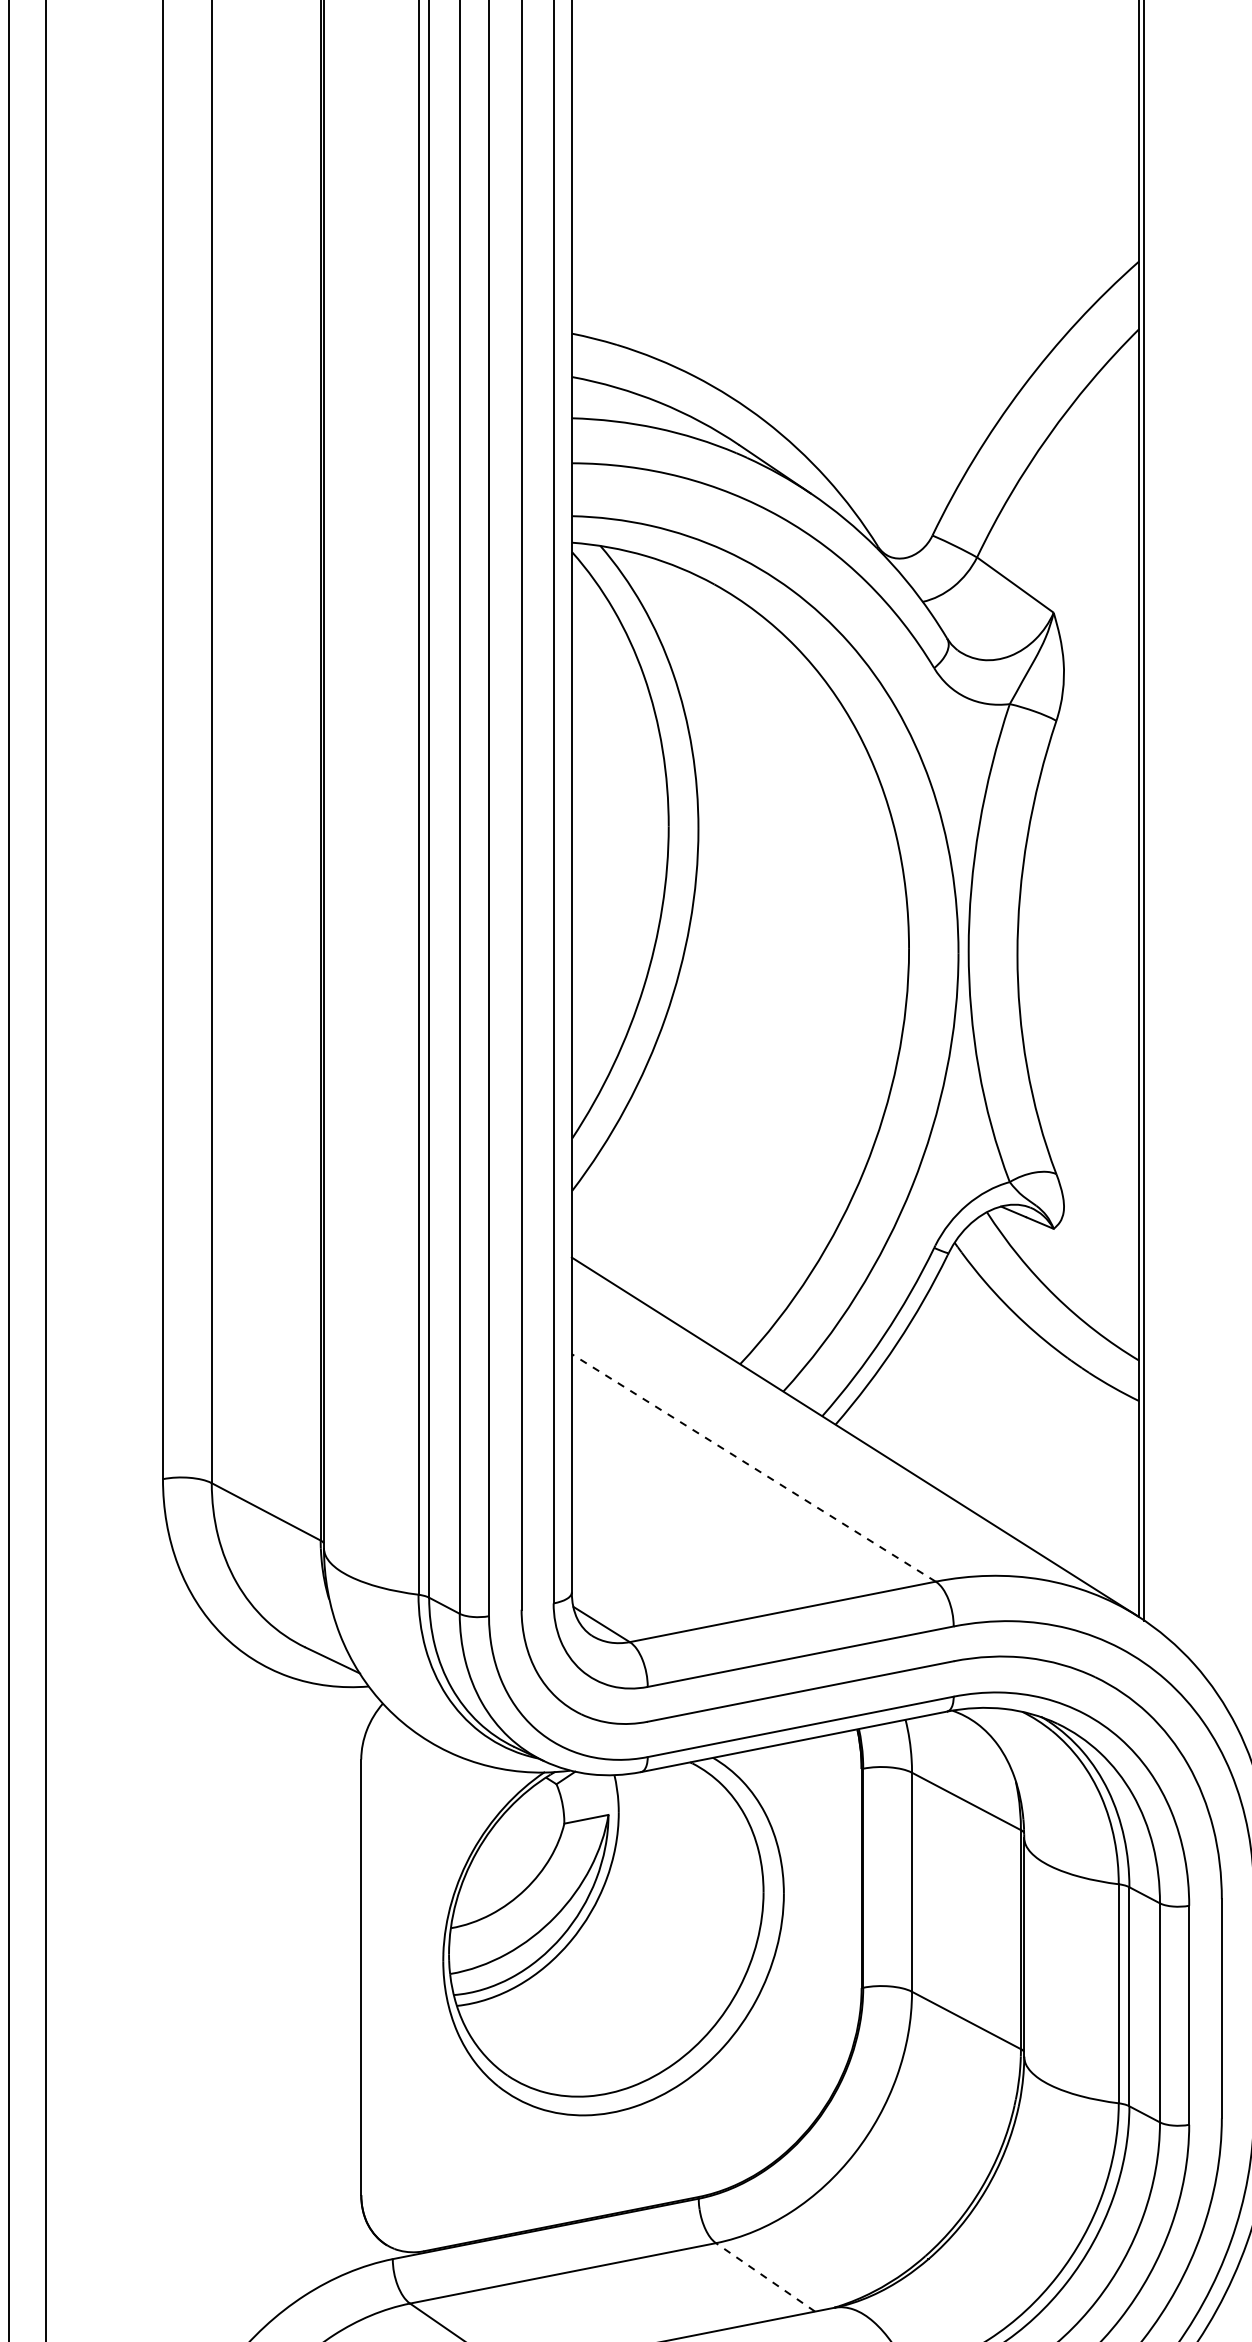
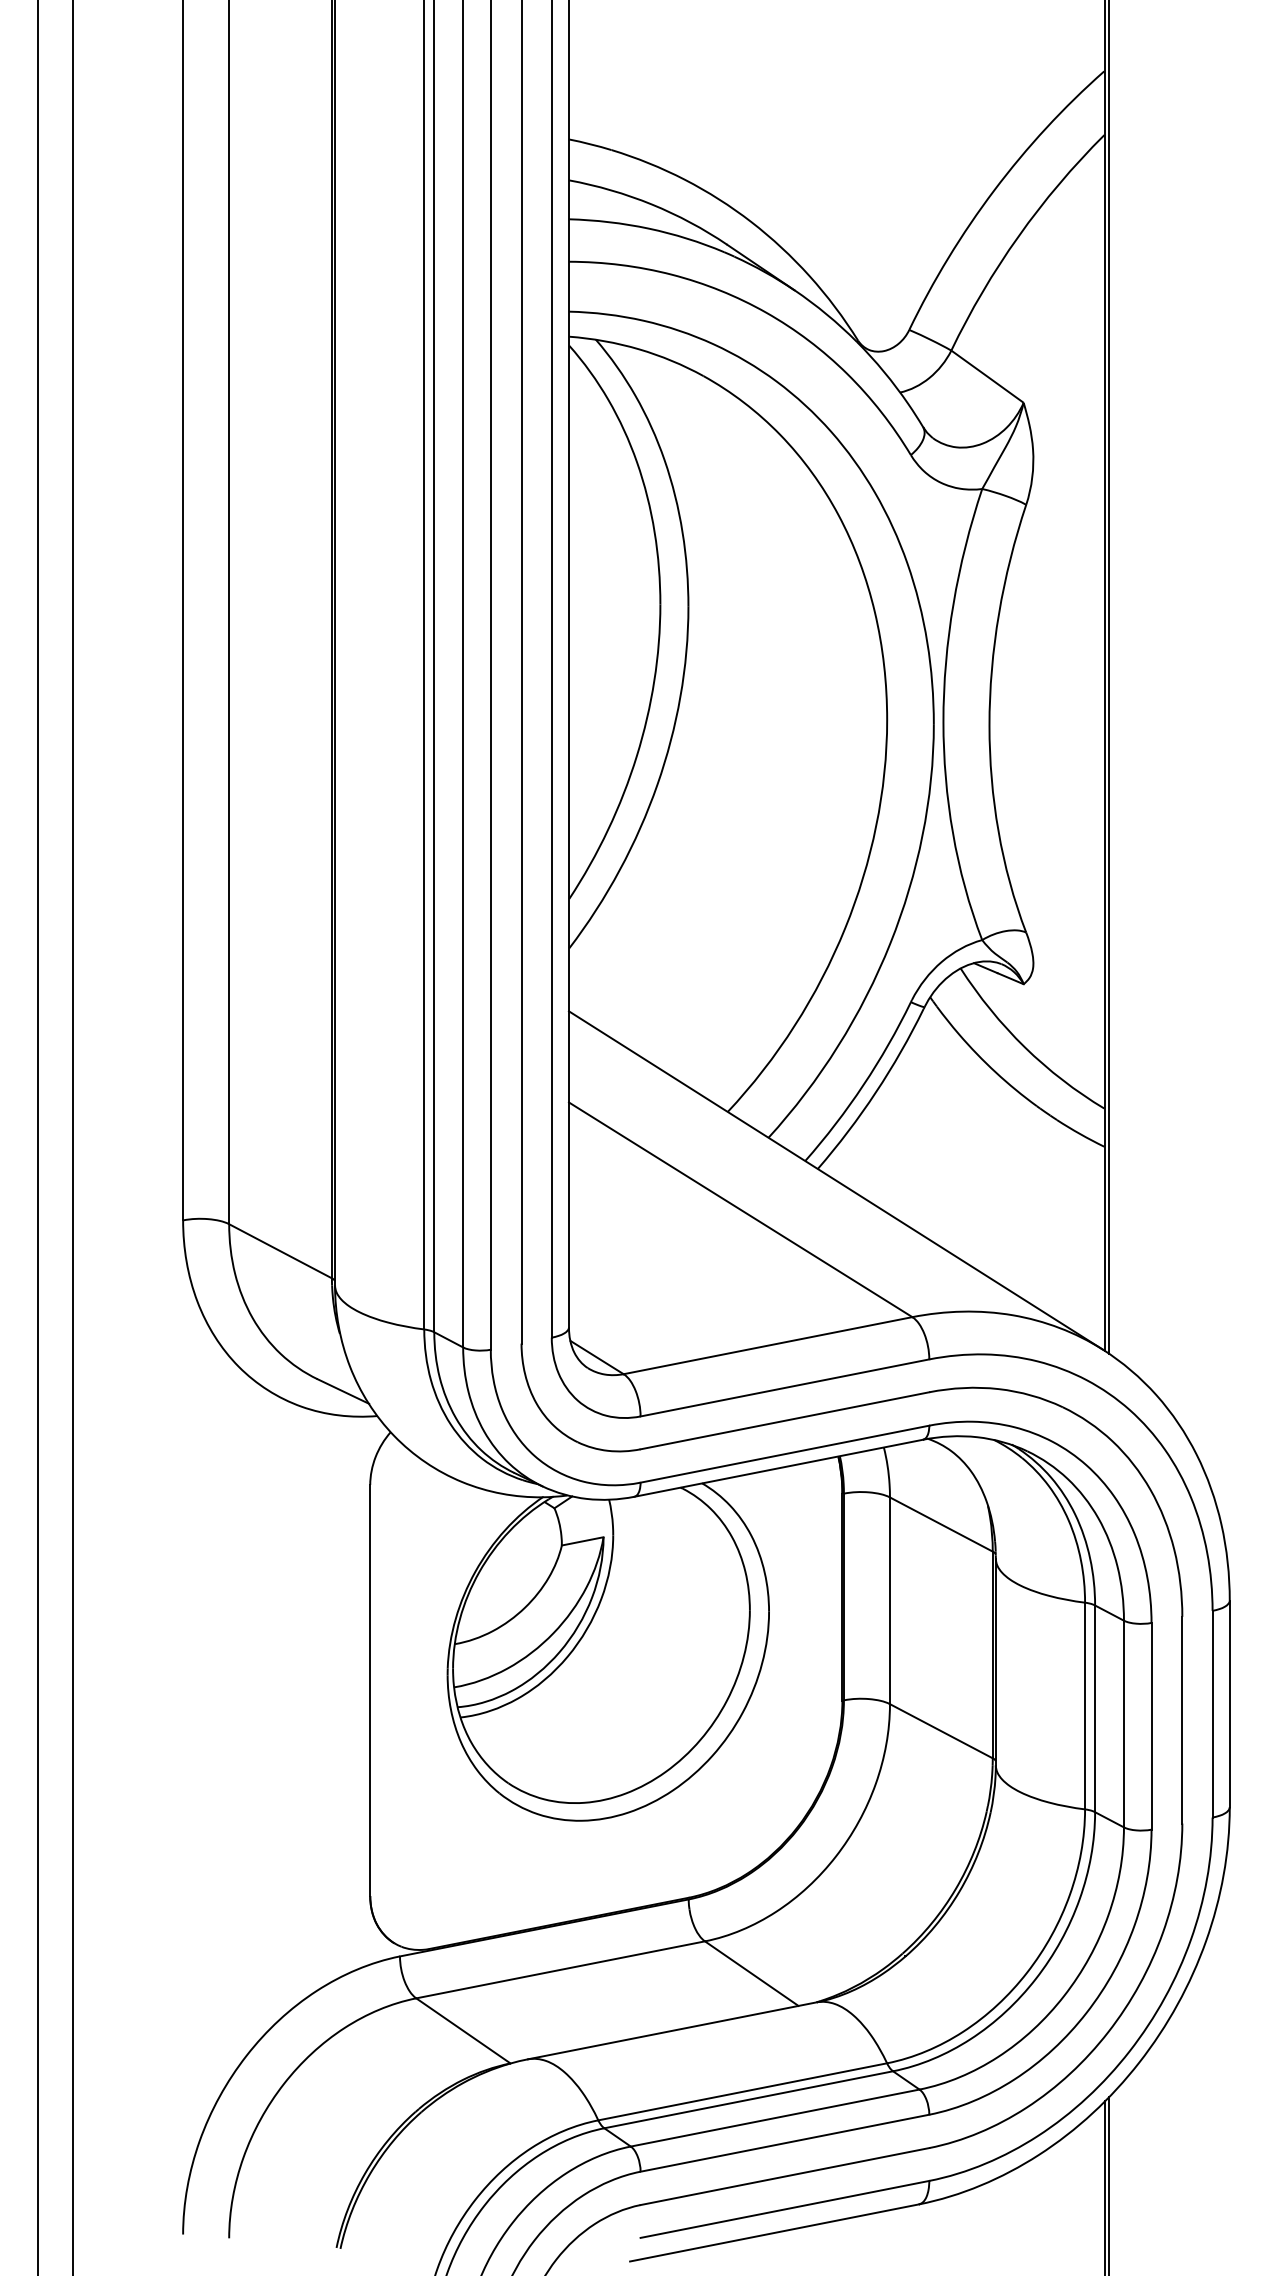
line: (753, 1467) -> (740, 1209), dashed -> solid
line: (765, 2277) -> (751, 1973), dashed -> solid

